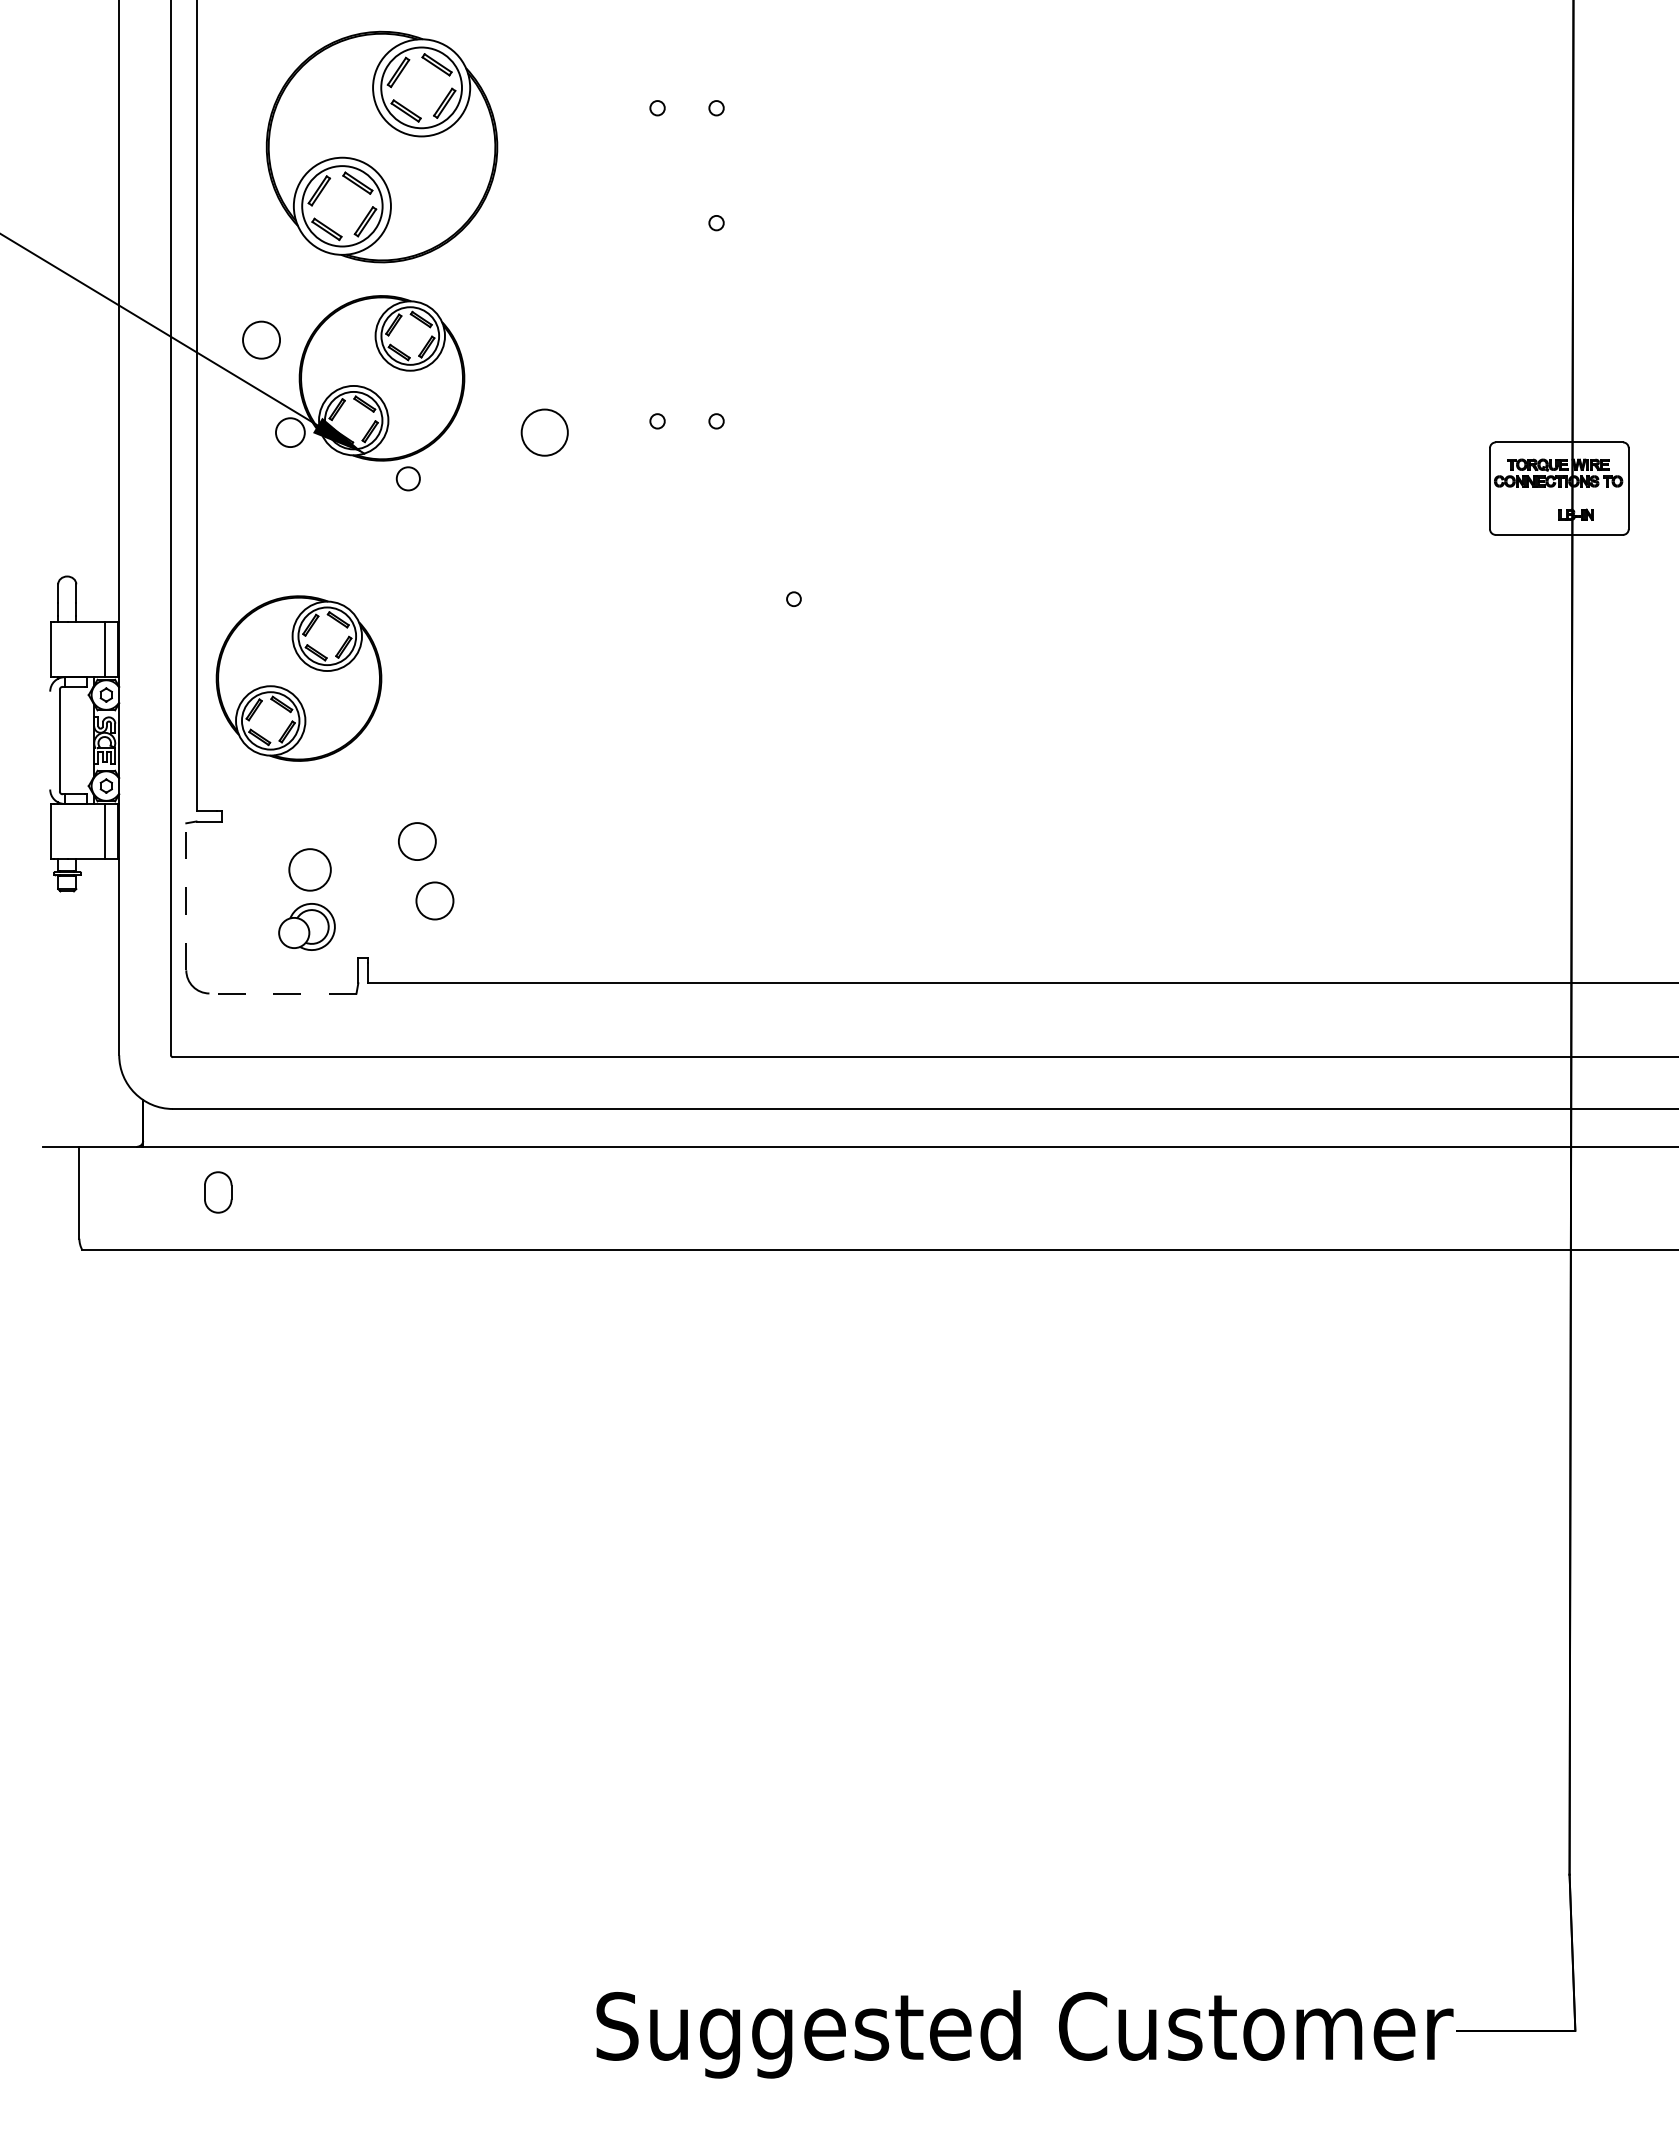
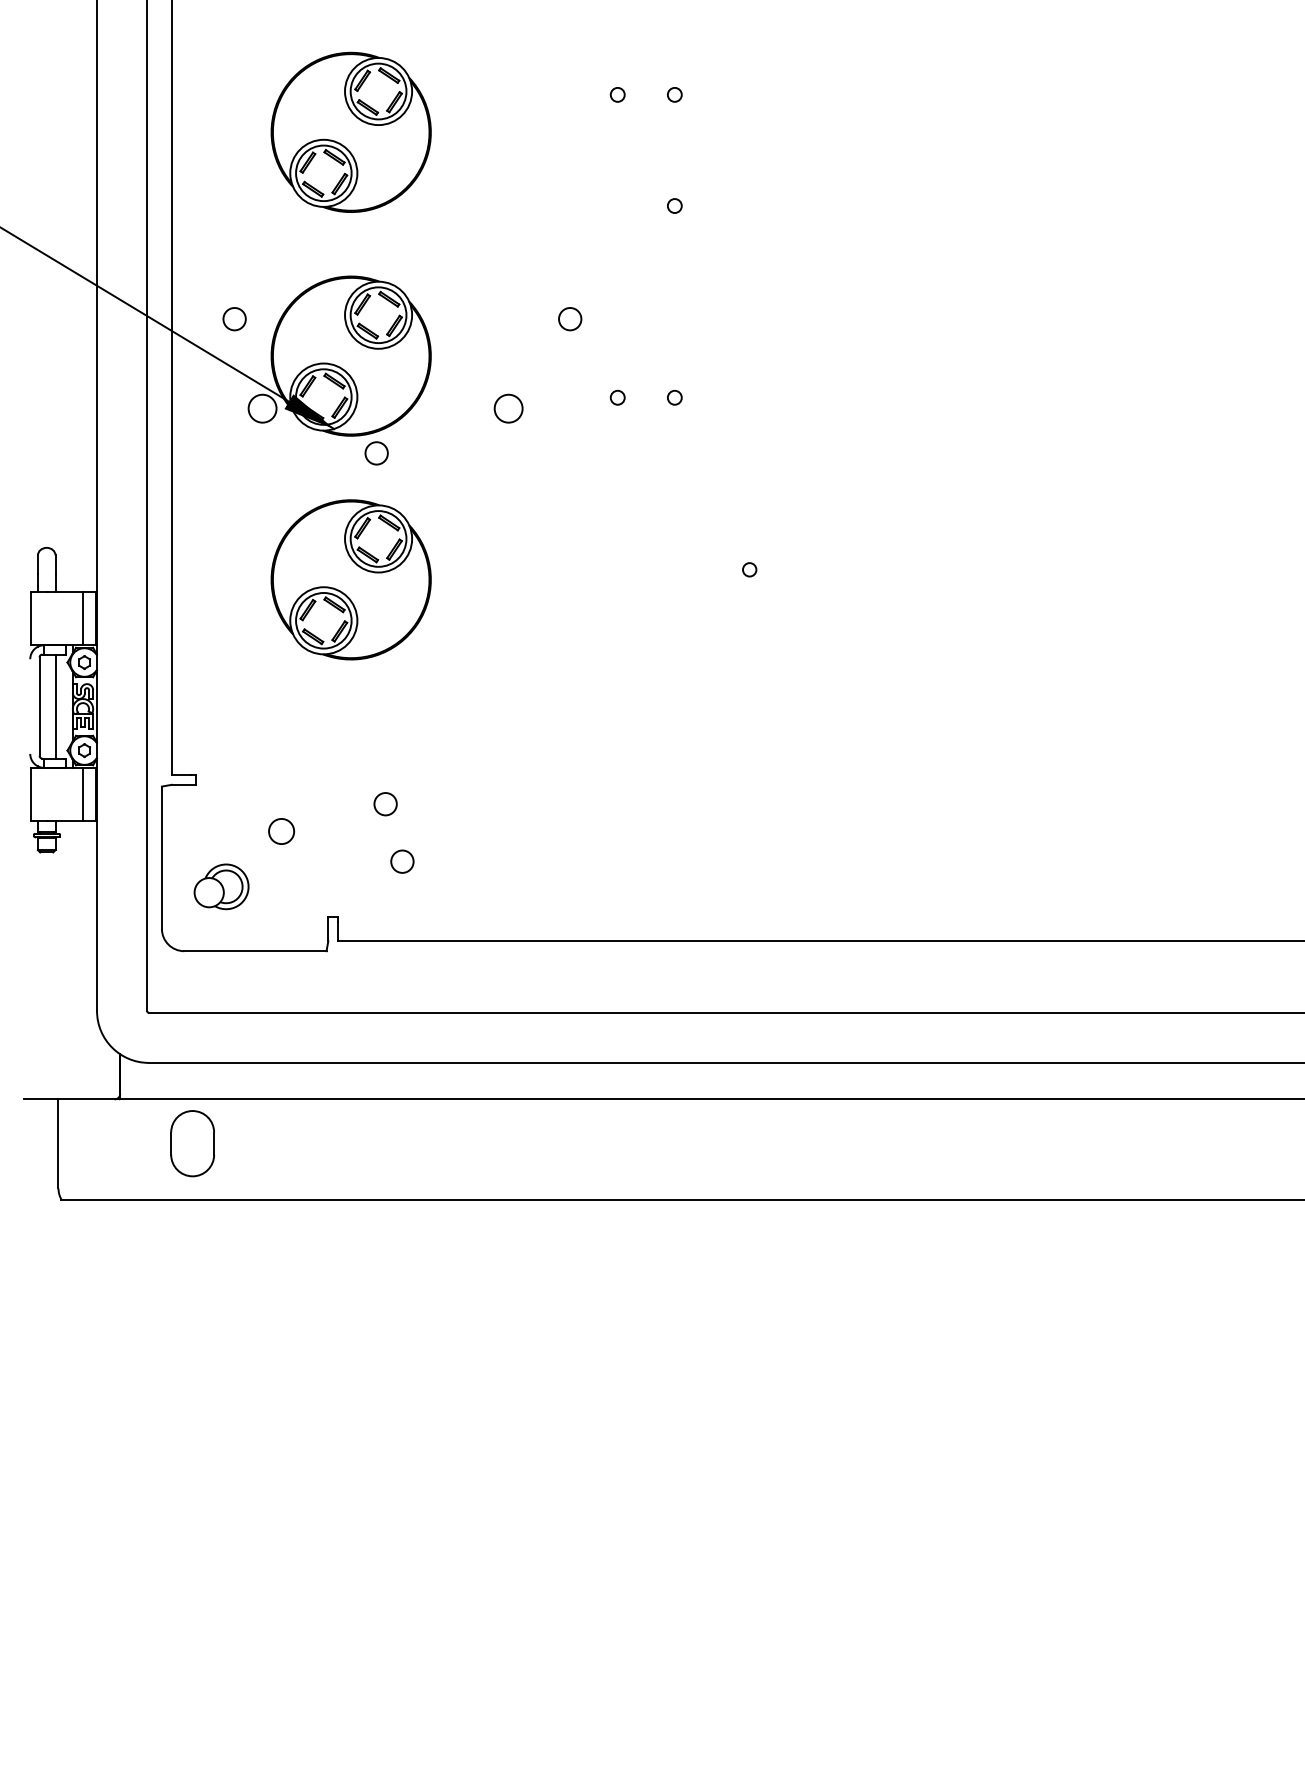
part: (381, 146) -> (350, 131), size x0.71
circle: (261, 339) -> (234, 318), size x0.62
circle: (608, 339) -> (570, 318), added
circle: (544, 432) -> (508, 408), size x0.62
part: (298, 678) -> (350, 579), moved
line: (76, 740) -> (55, 706), added
circle: (417, 841) -> (385, 804), size x0.62
circle: (309, 869) -> (281, 831), size x0.62
line: (186, 896) -> (162, 857), dashed -> solid
circle: (434, 900) -> (401, 861), size x0.62
part: (306, 926) -> (221, 886), moved
line: (282, 993) -> (254, 951), dashed -> solid
part: (218, 1192) -> (193, 1143), size x1.67

